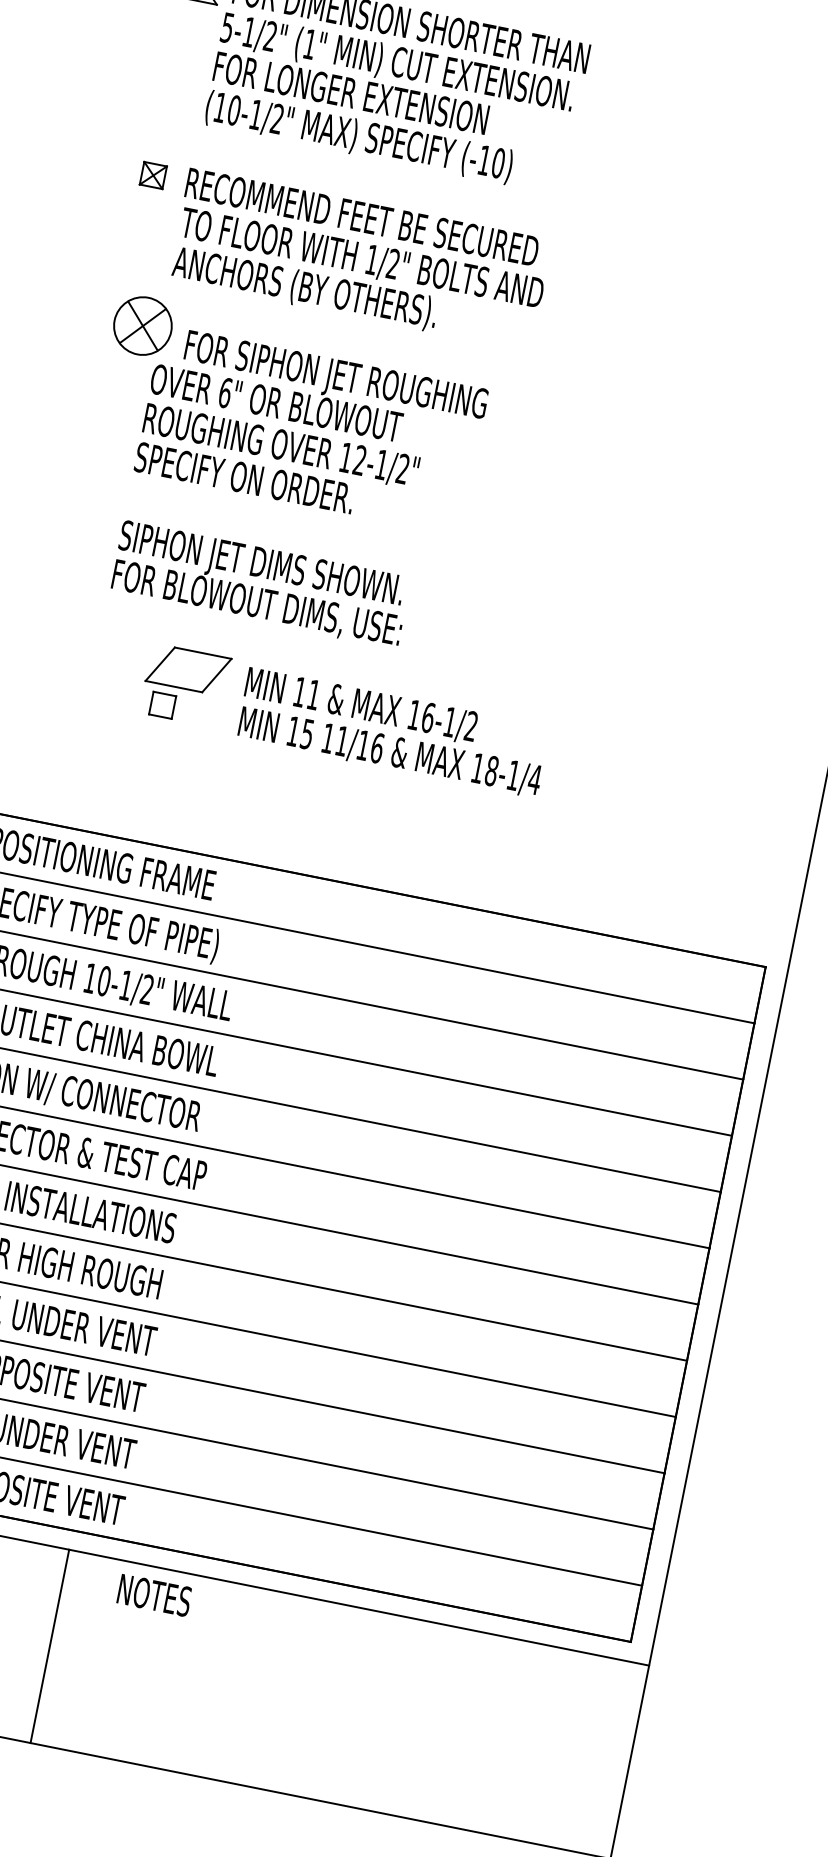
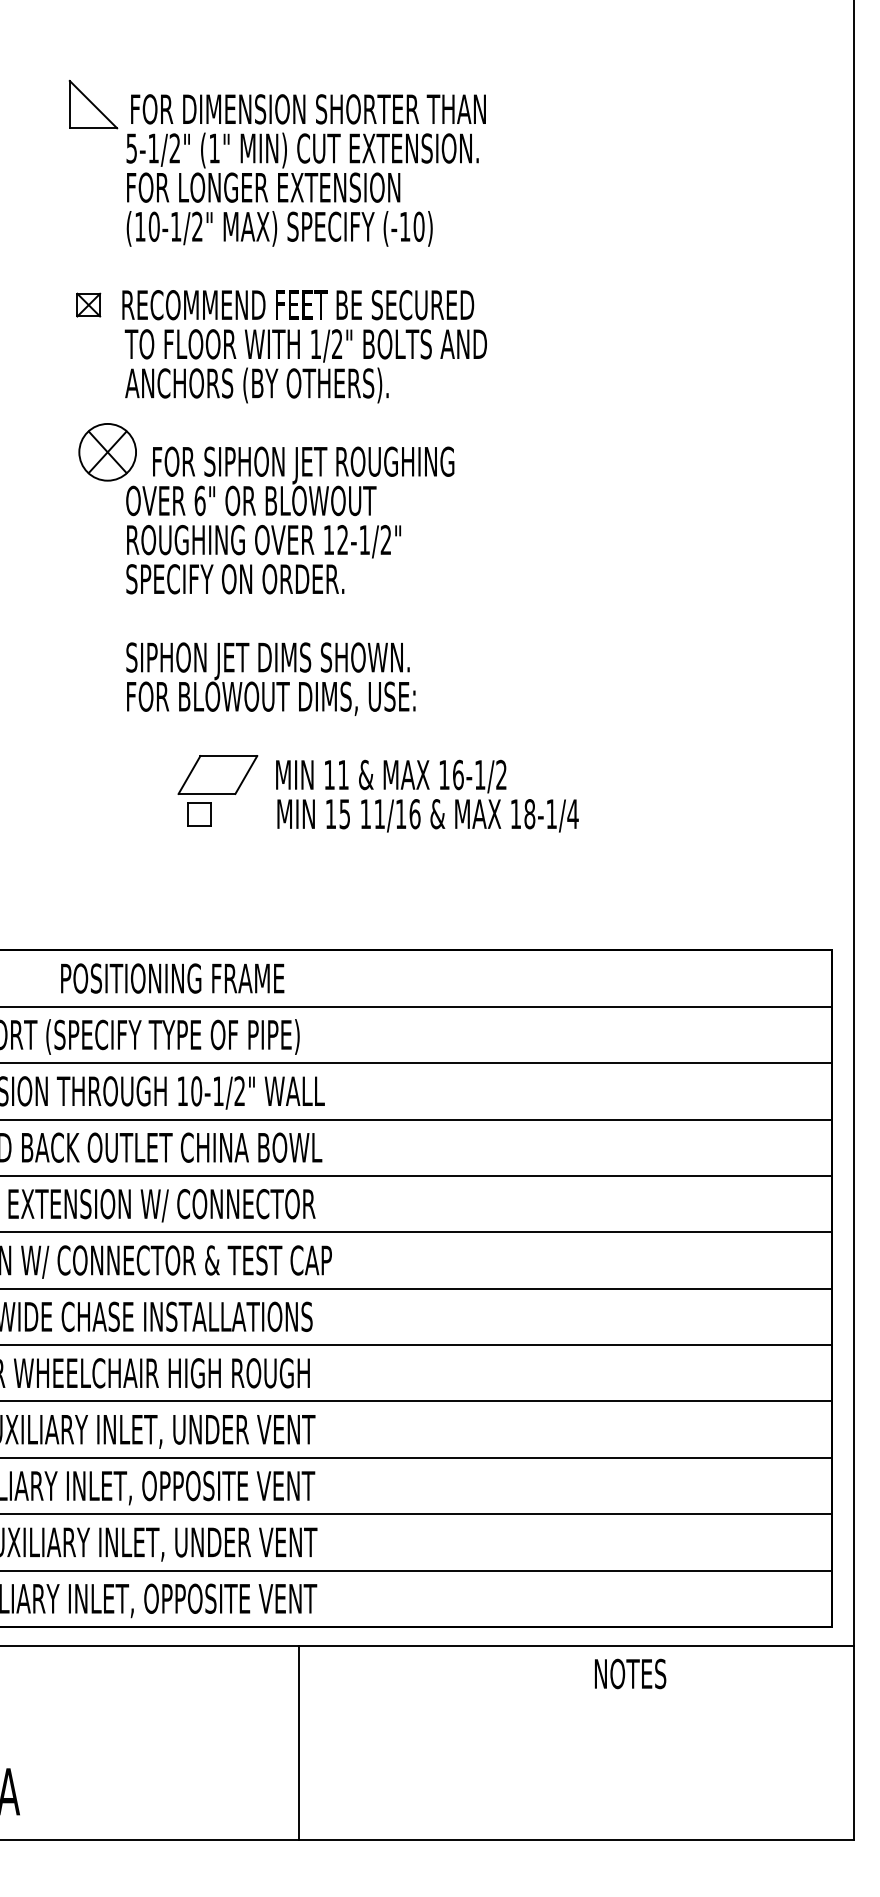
text: (154, 1595) -> (630, 1673), moved
line: (49, 1646) -> (299, 1743), moved

